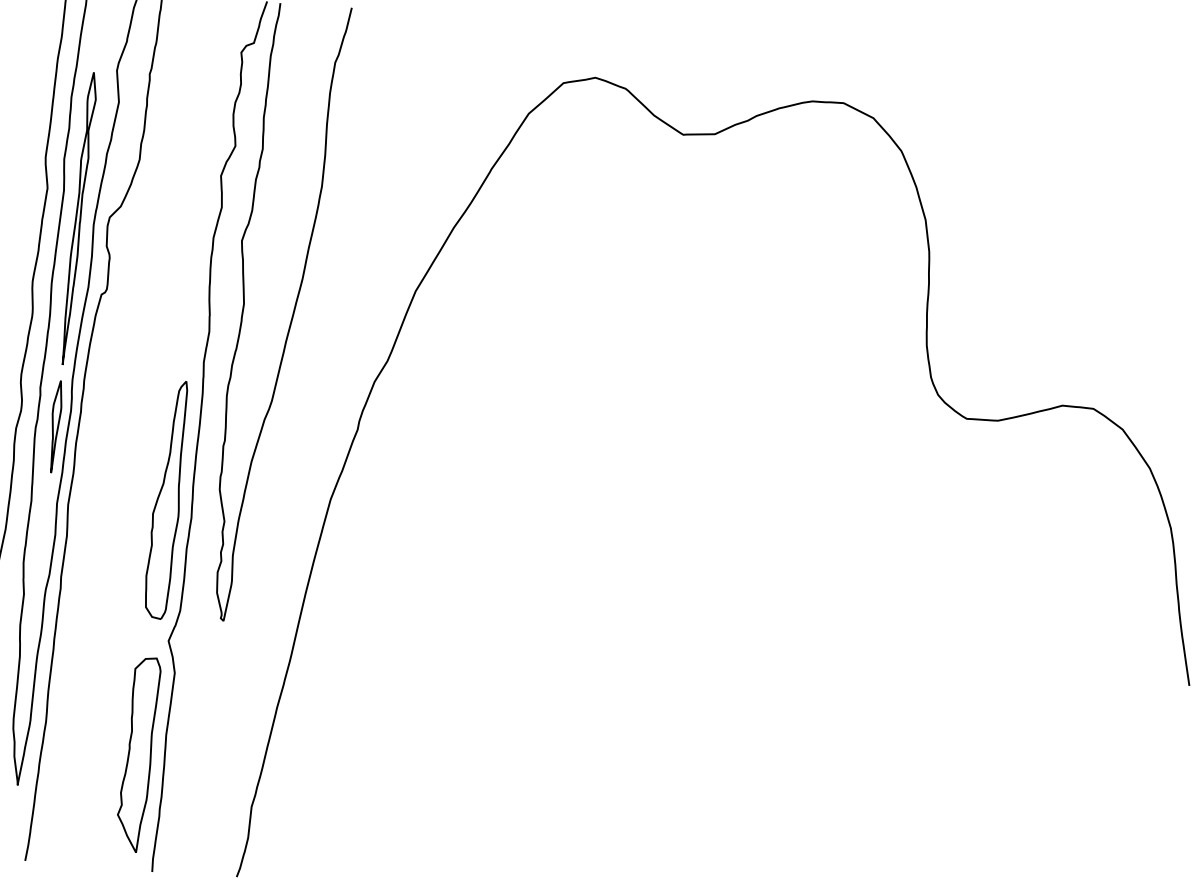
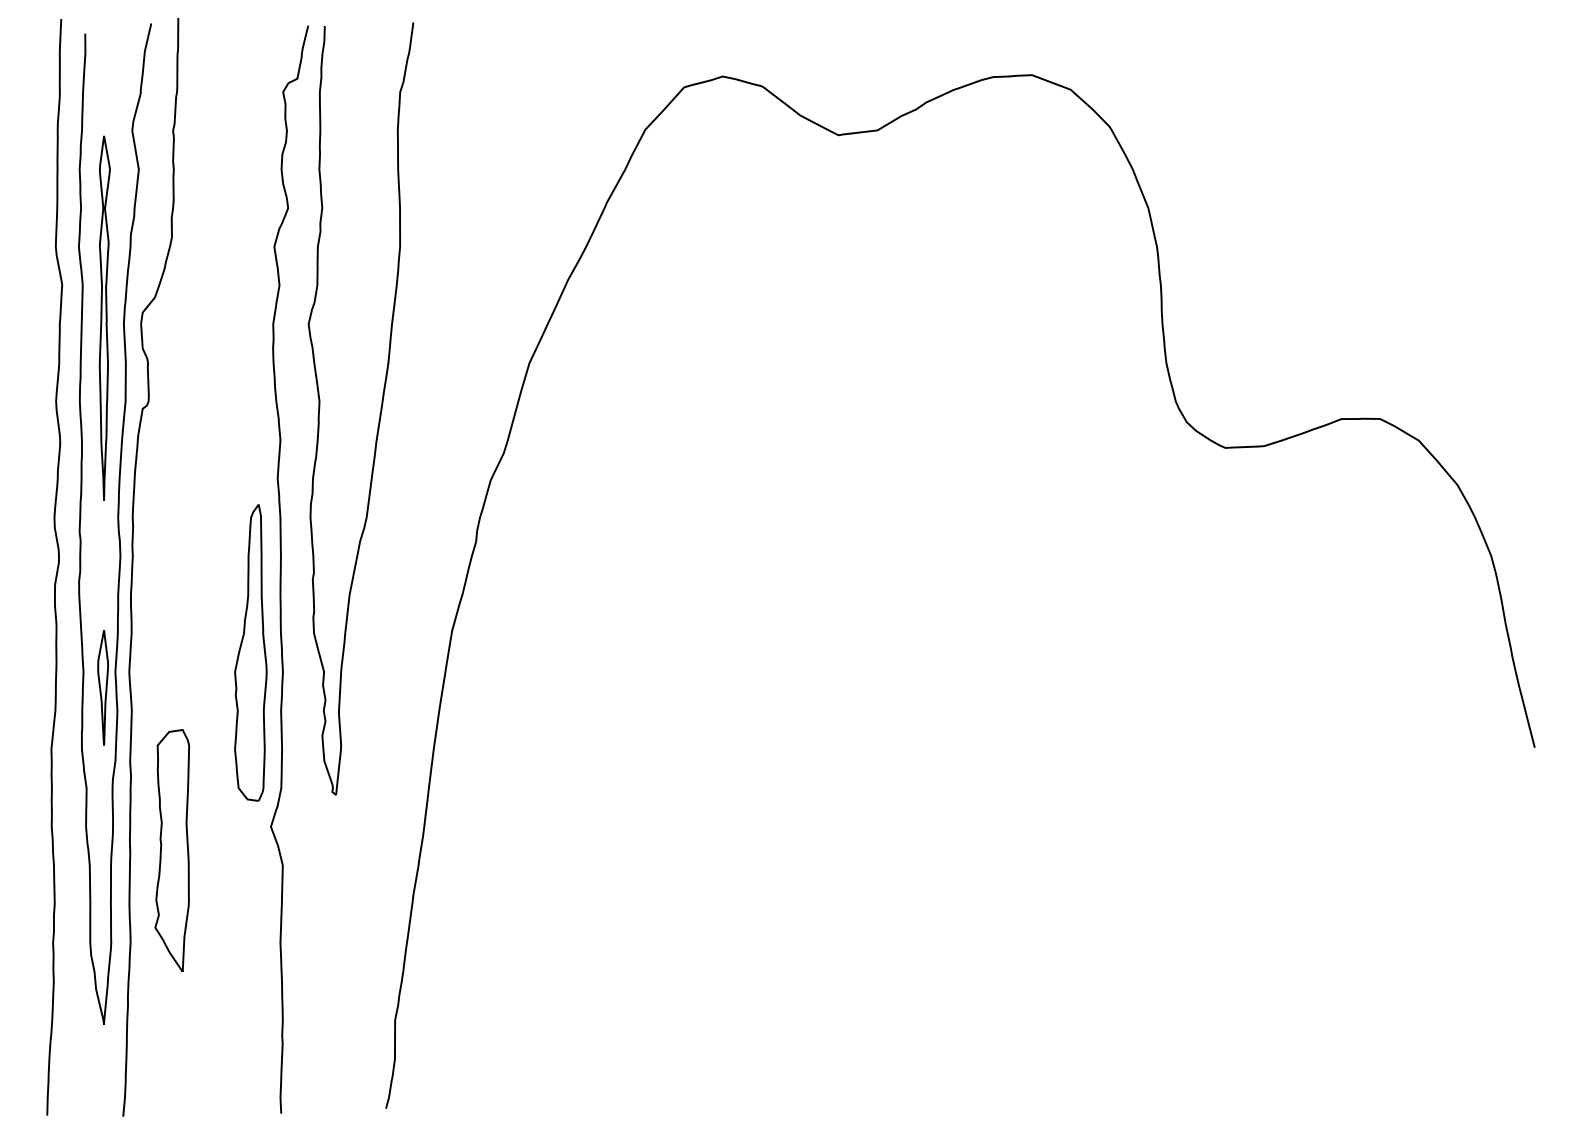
part: (54, 426) -> (102, 687), moved
part: (137, 754) -> (171, 850), moved

